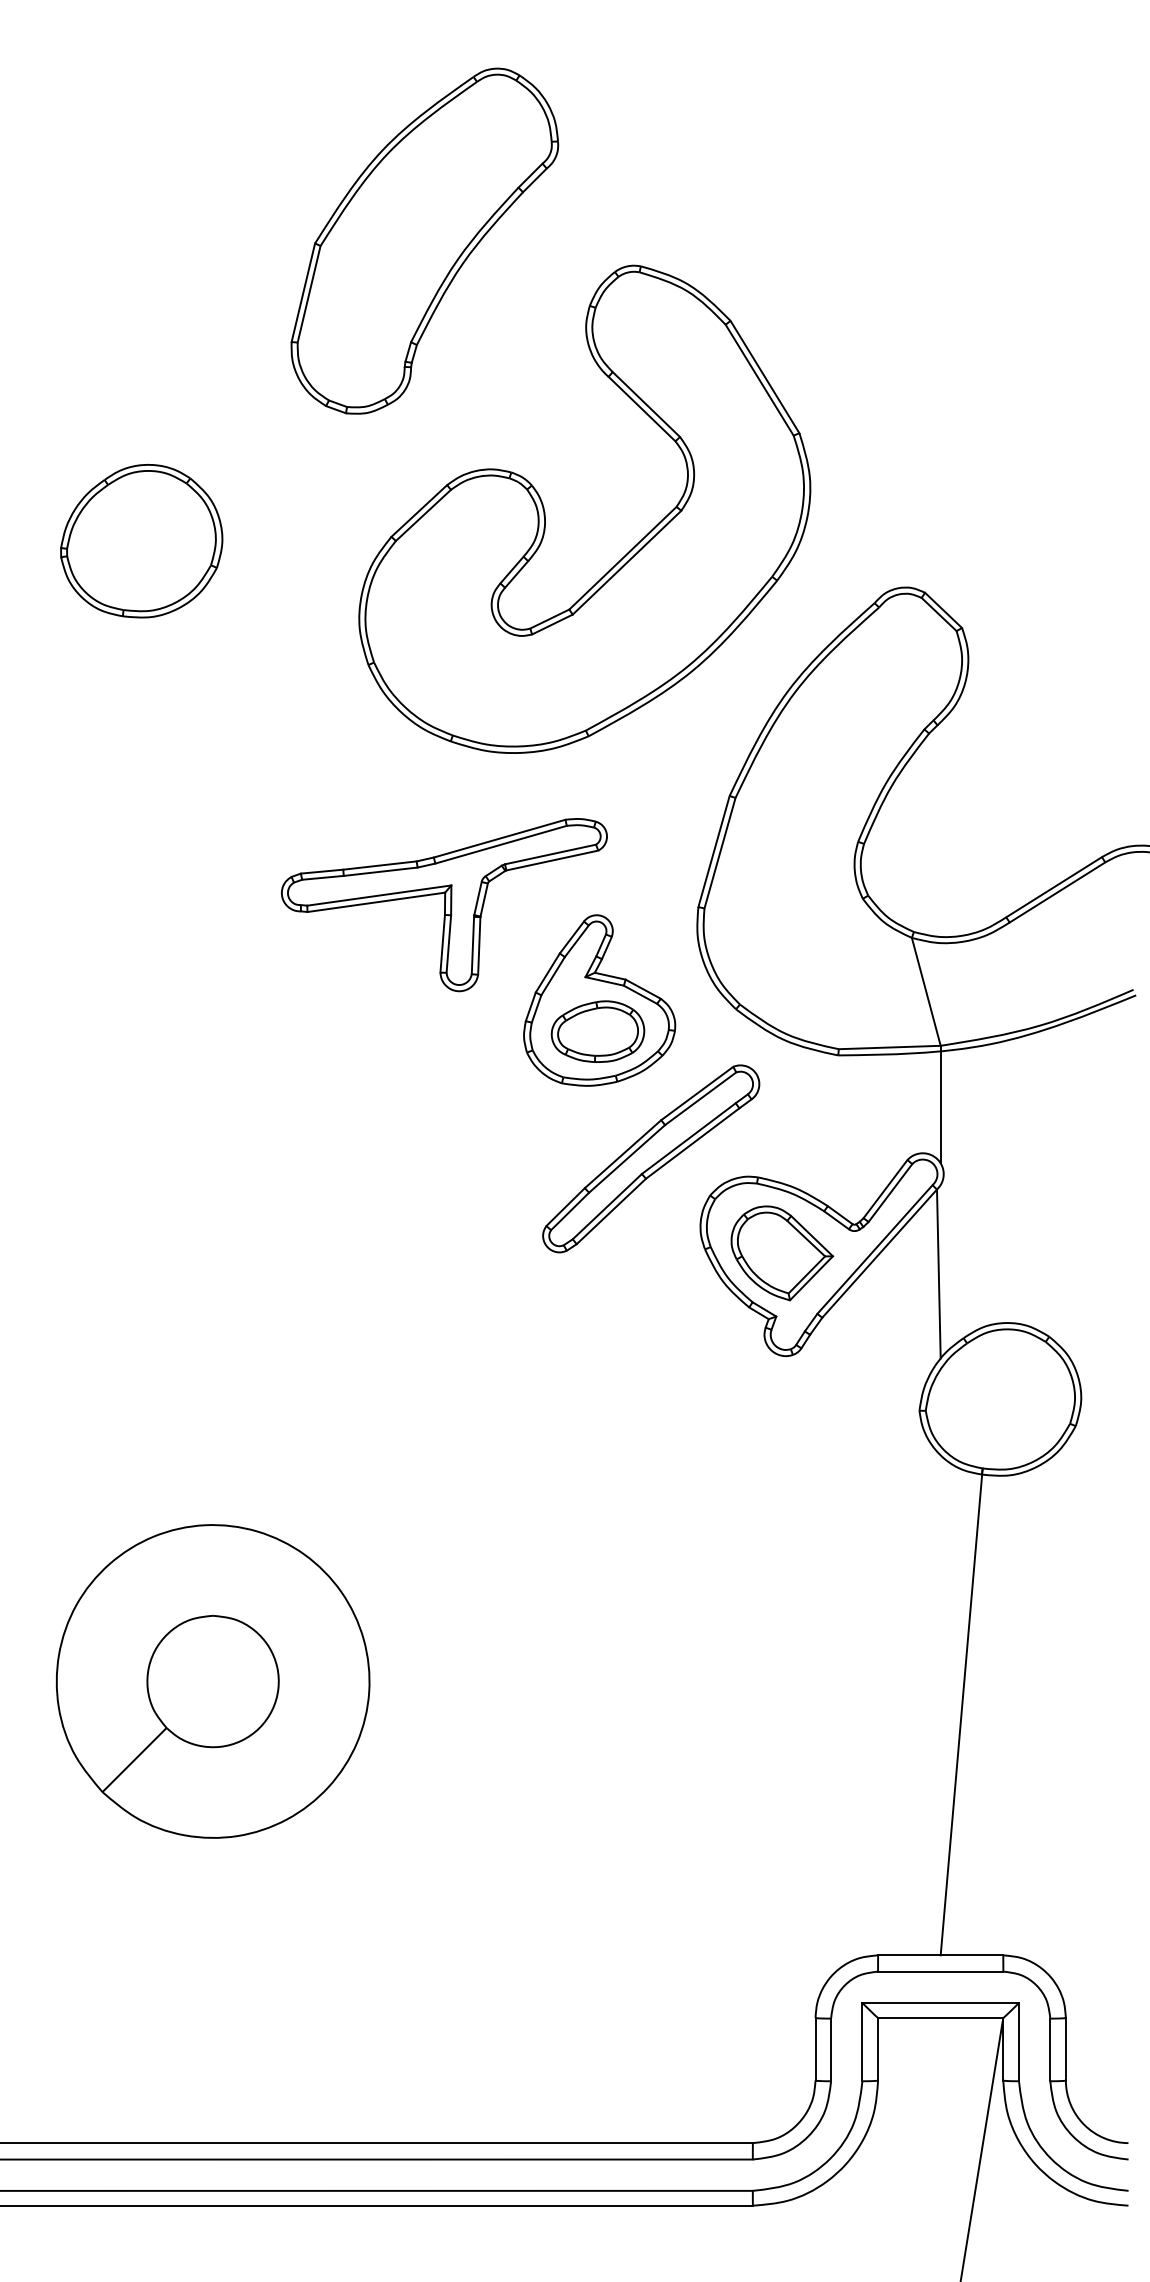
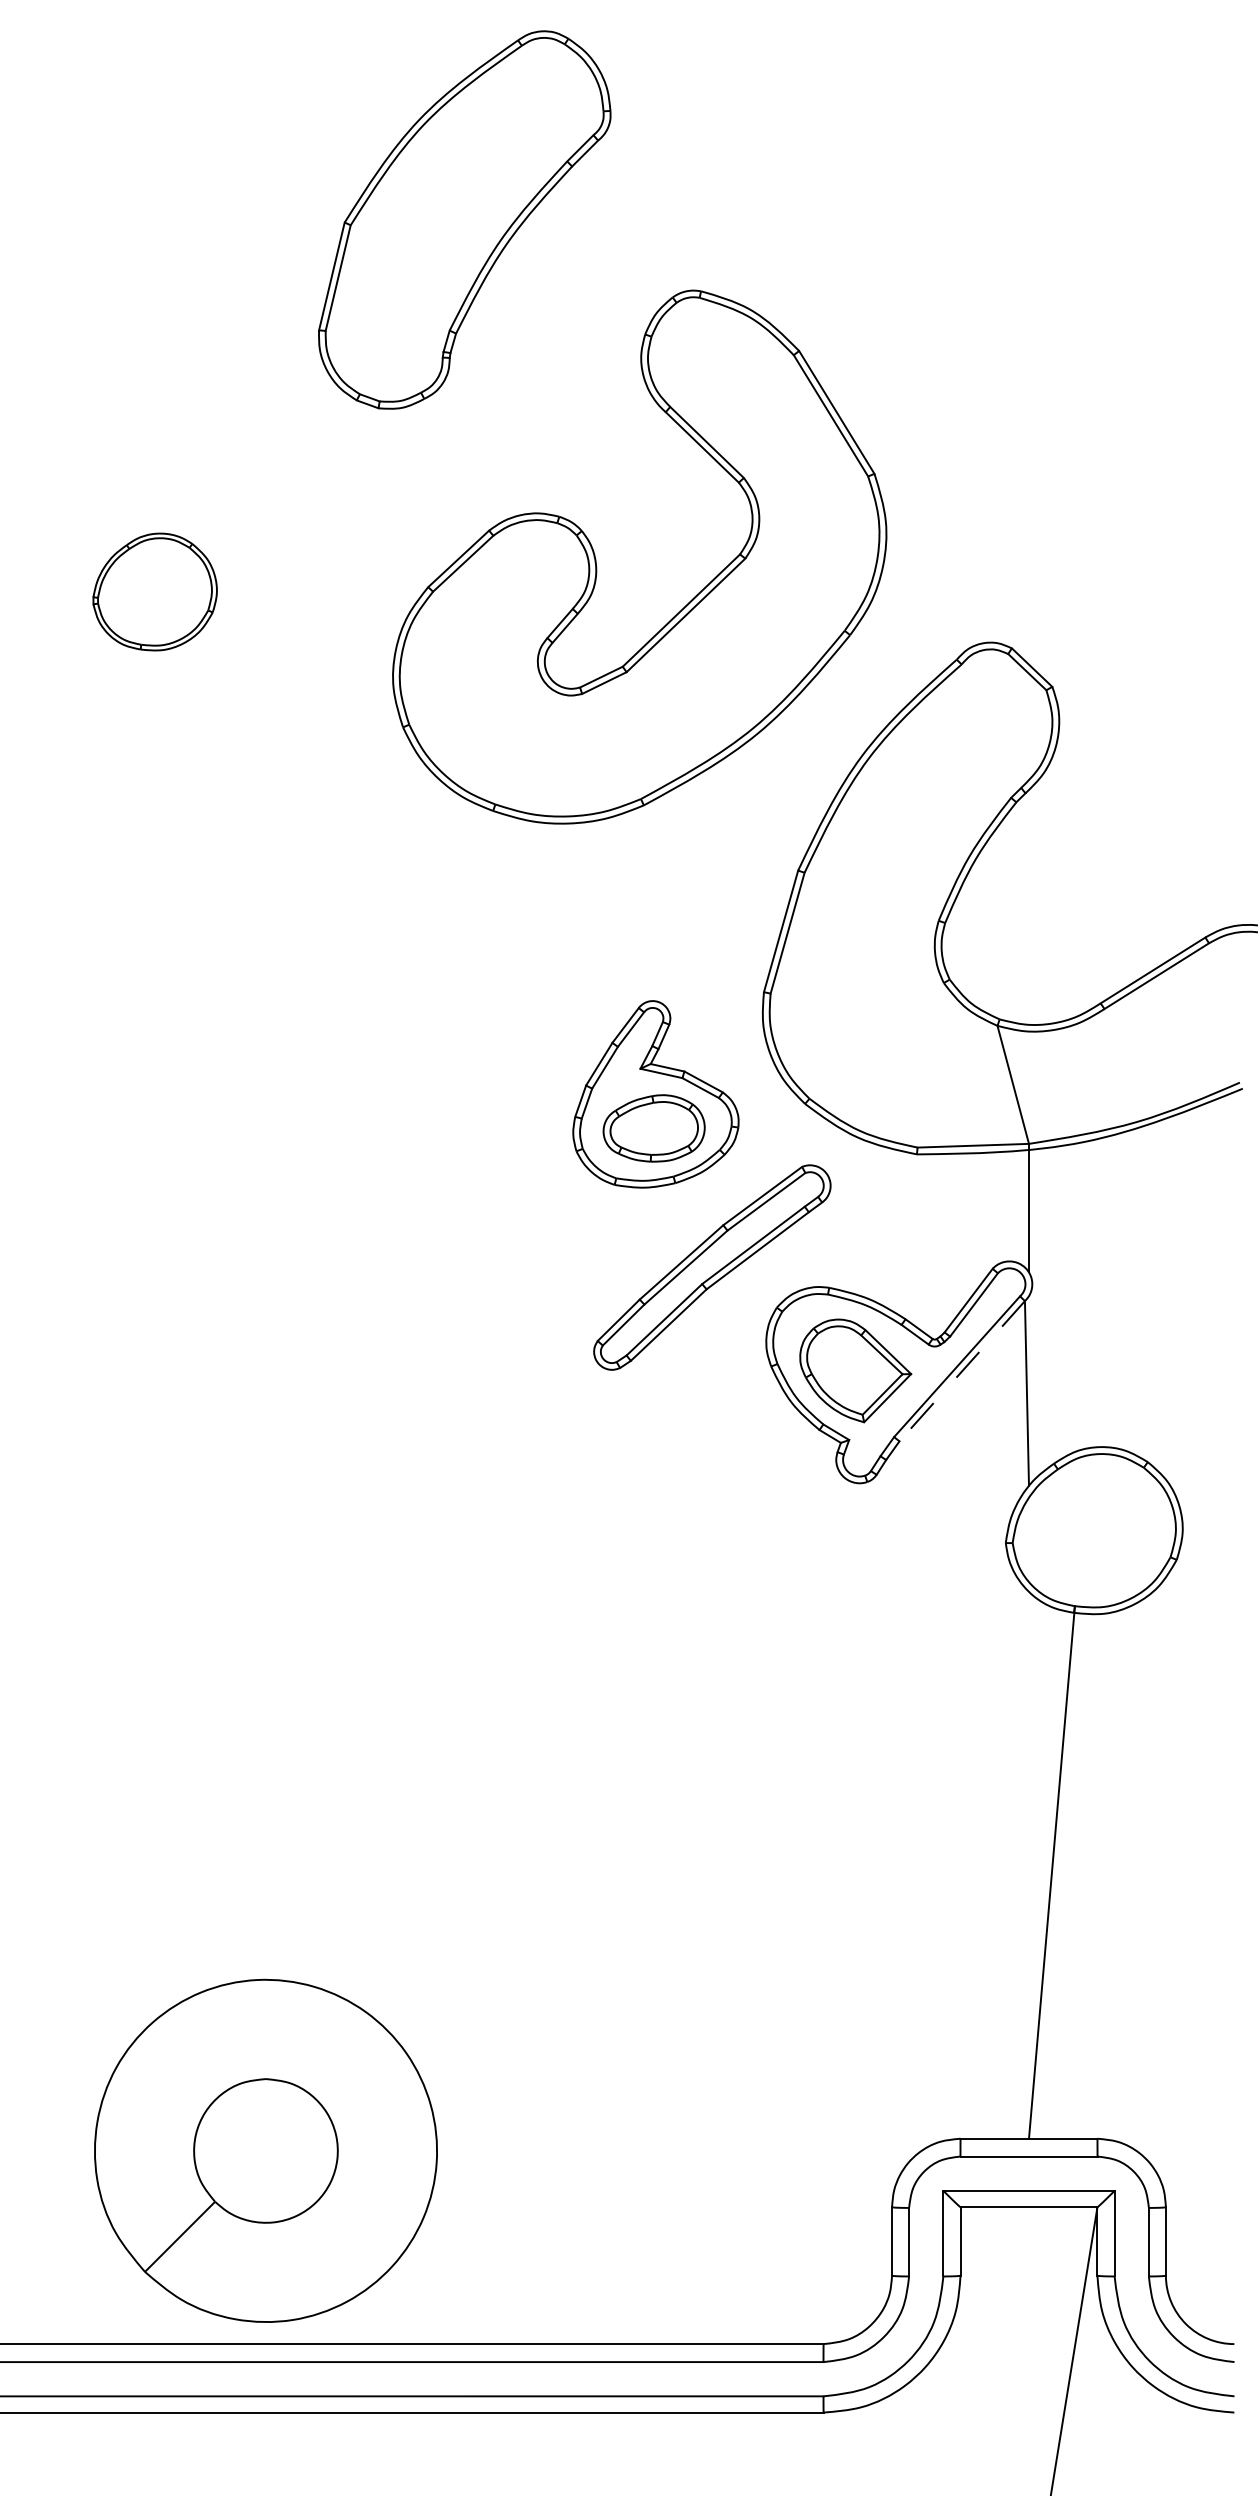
part: (424, 240) -> (464, 219), moved
part: (141, 541) -> (154, 592), size x0.7
part: (444, 905) -> (486, 990), removed
line: (879, 1253) -> (962, 1371), solid -> dashed
part: (212, 1681) -> (265, 2150), moved

